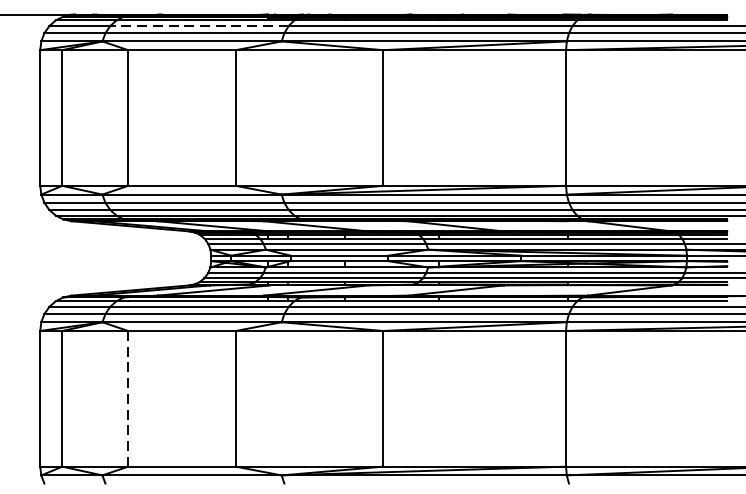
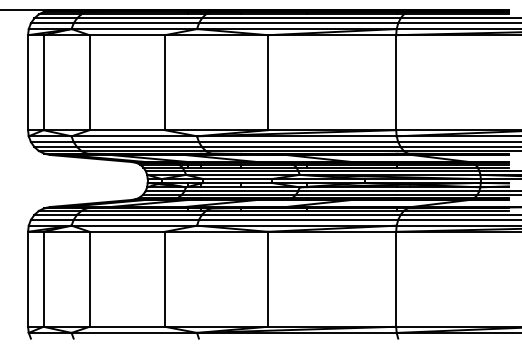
line: (198, 26) -> (138, 18), dashed -> solid
line: (128, 399) -> (89, 279), dashed -> solid

